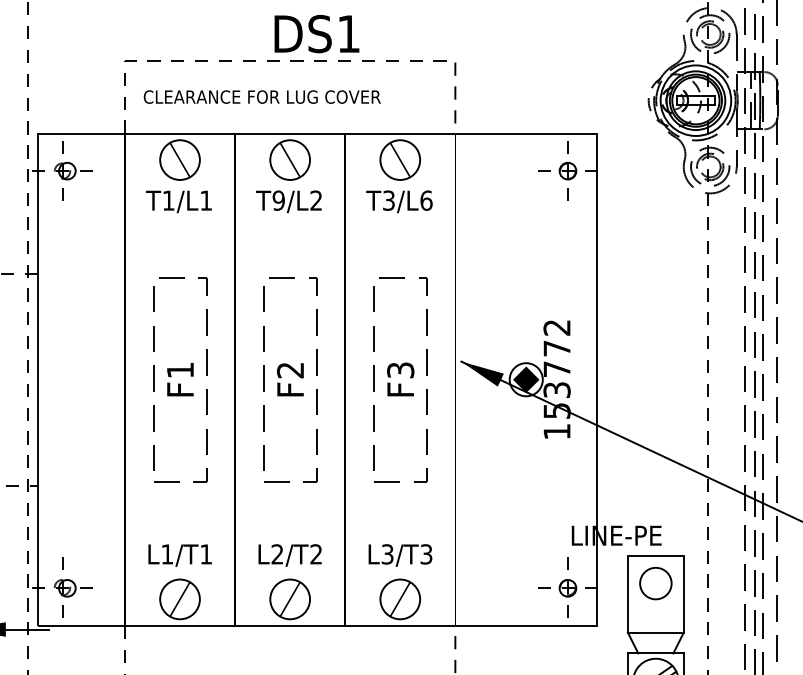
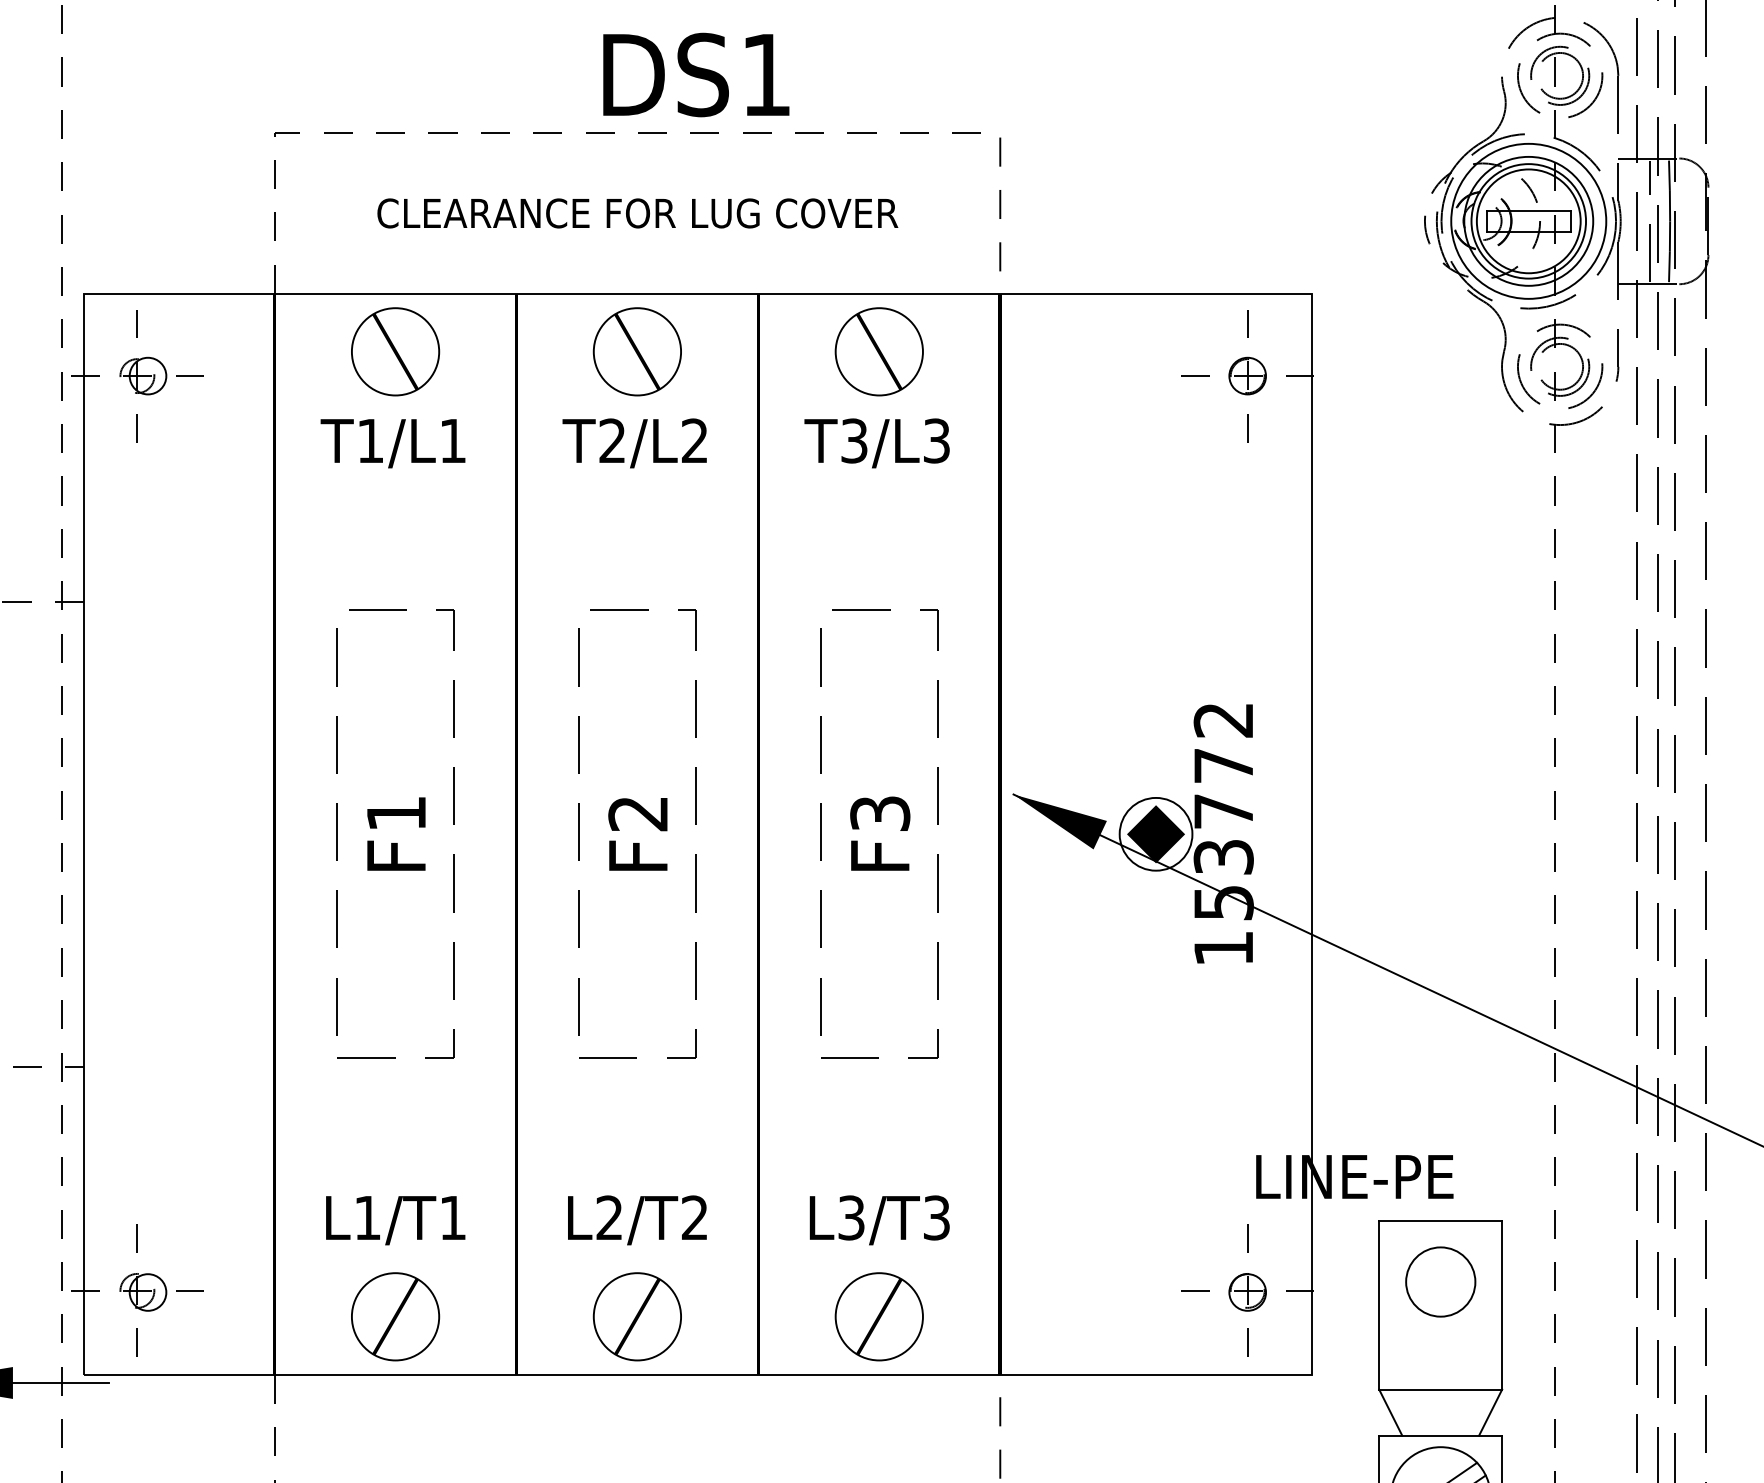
text: (261, 96) -> (635, 212), moved
text: (278, 200) -> (611, 440), T9/L2 -> T2/L2
text: (426, 200) -> (936, 440), T3/L6 -> T3/L3

